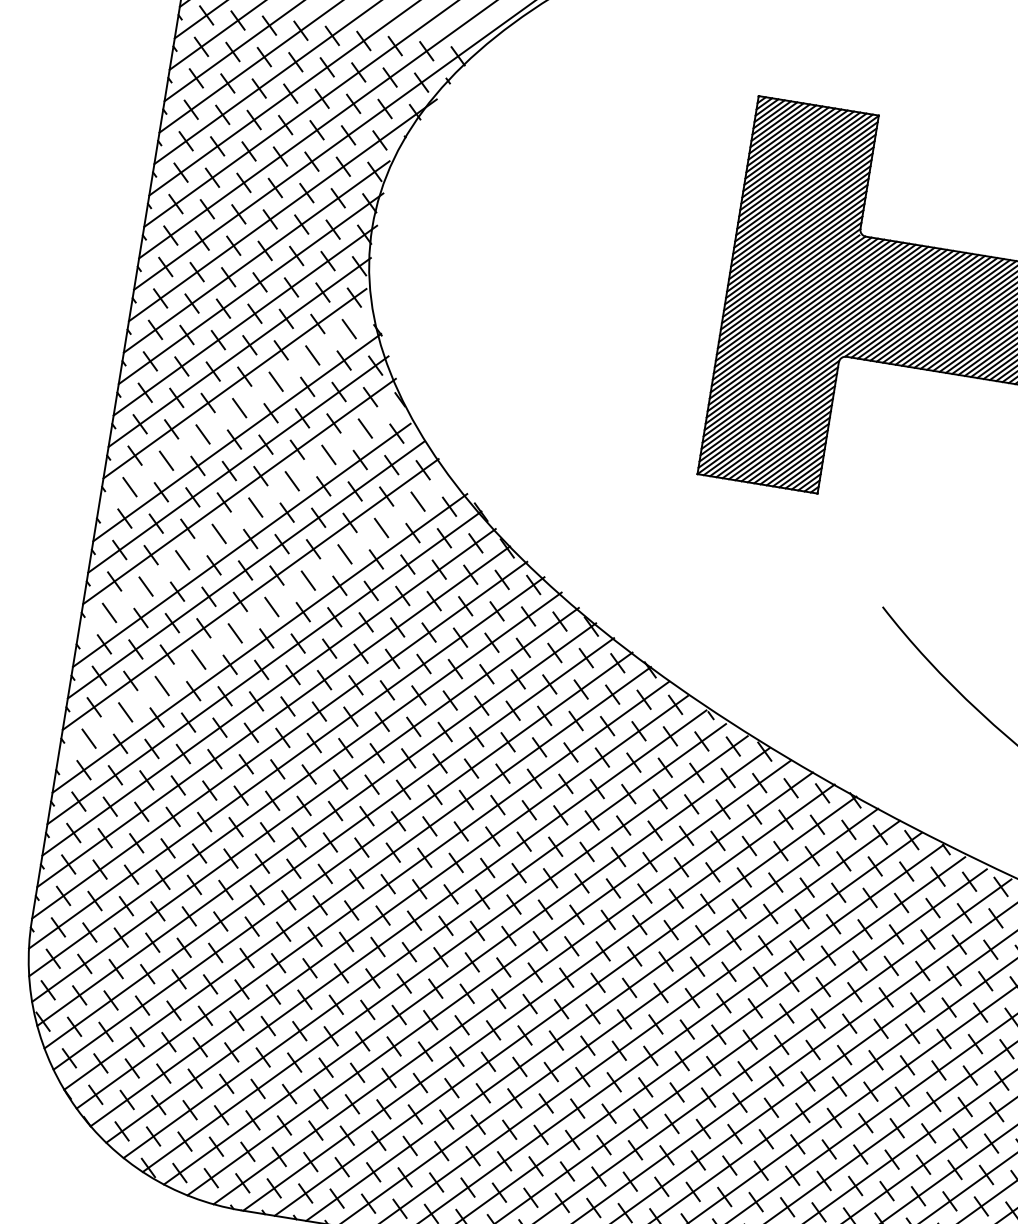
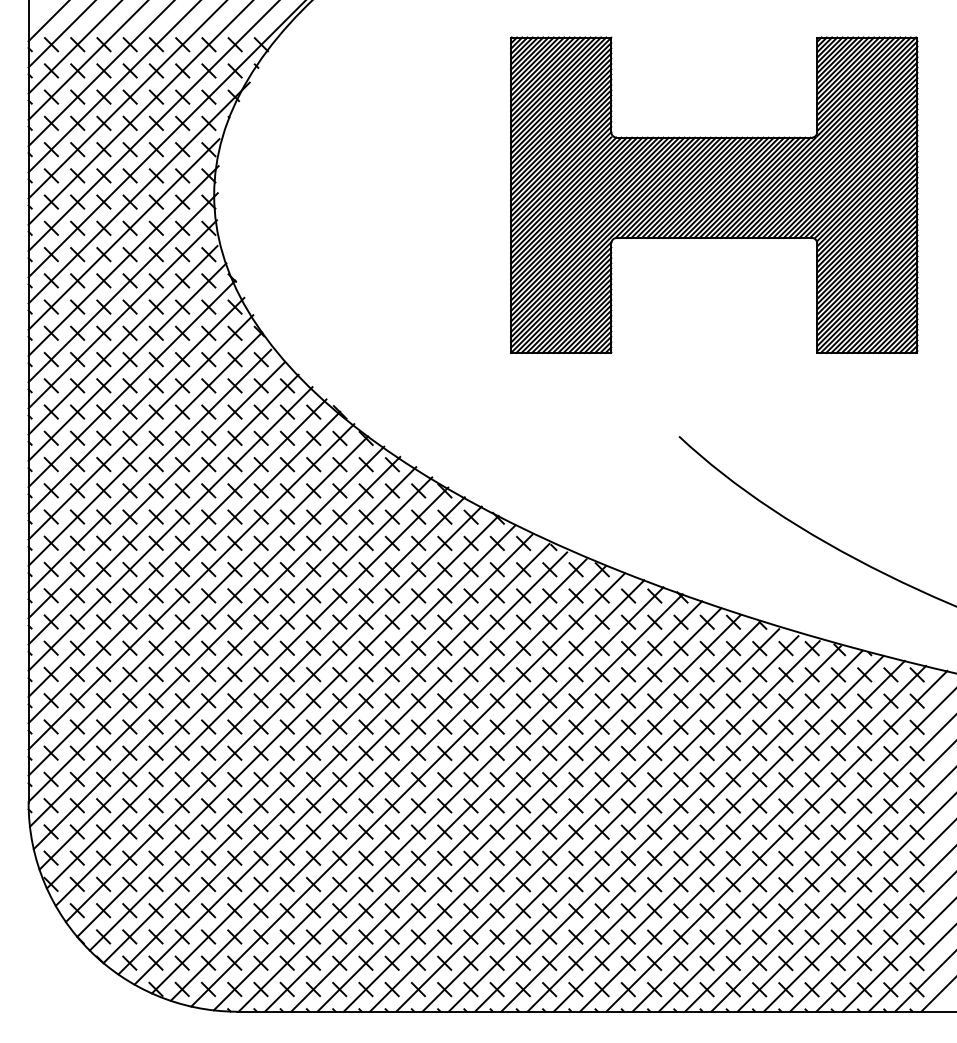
line: (236, 409) -> (127, 361), added
line: (240, 517) -> (145, 448), added
line: (255, 618) -> (170, 528), added

